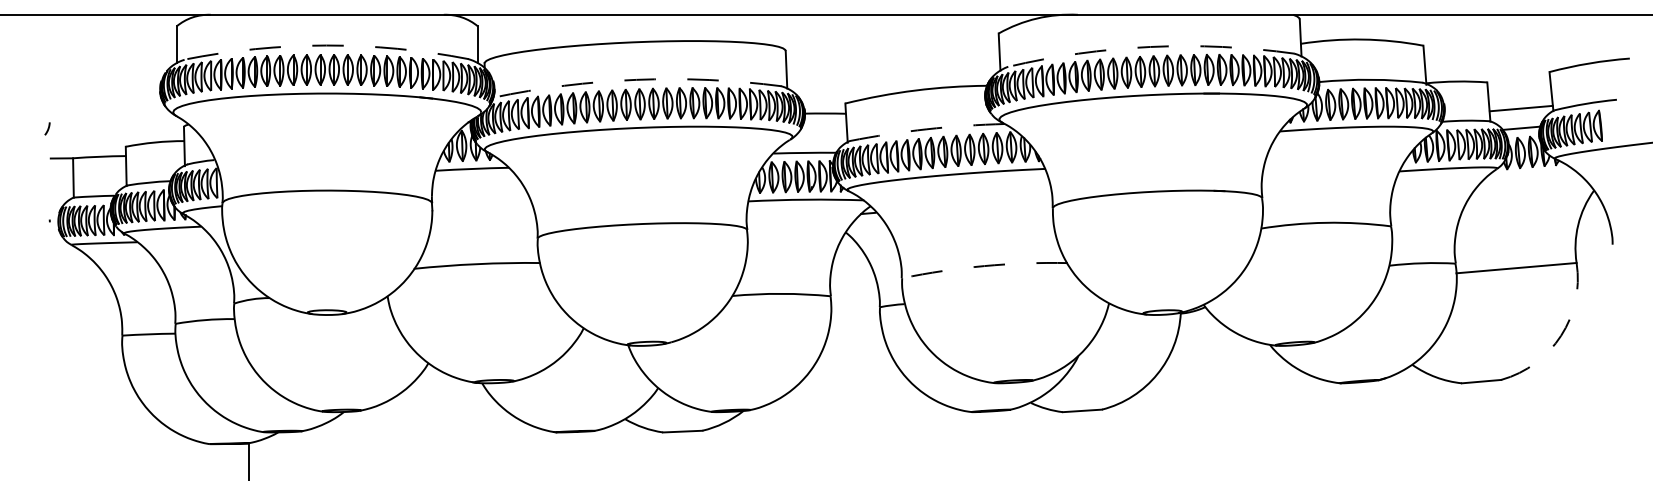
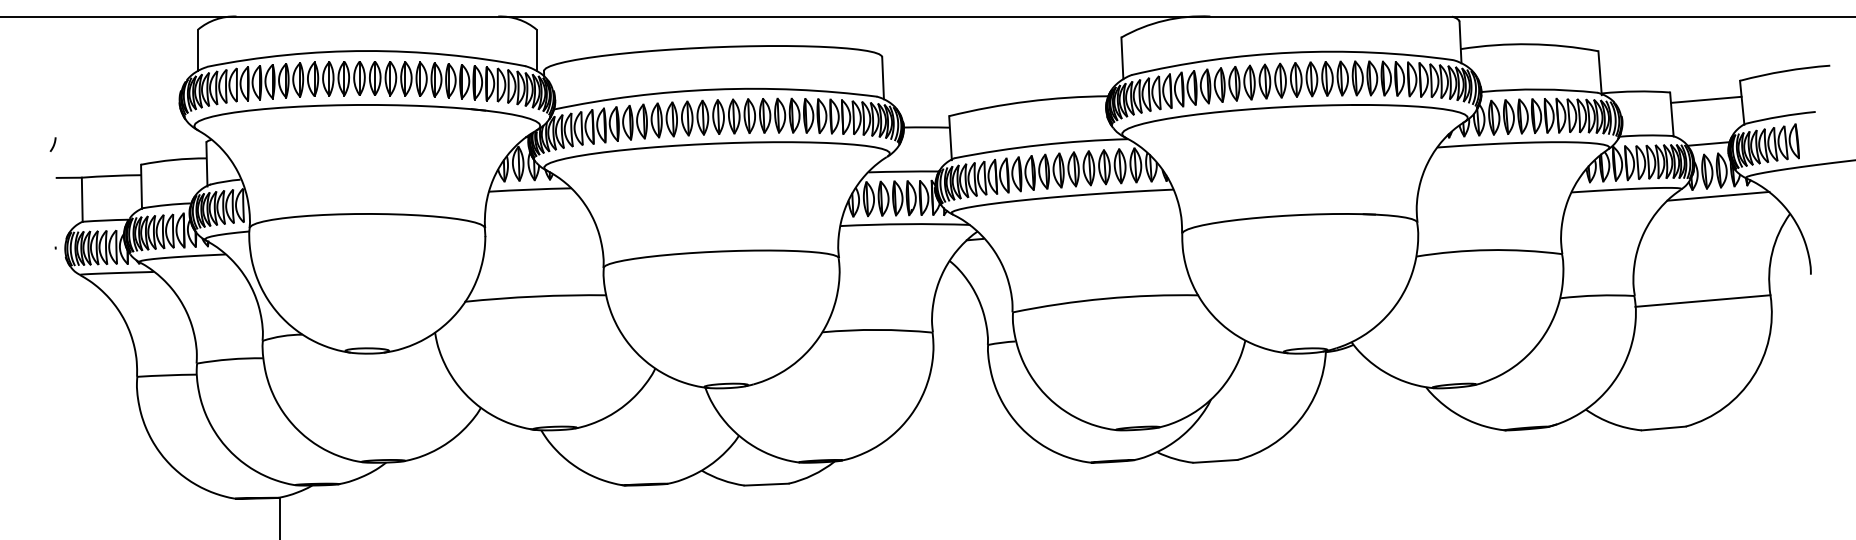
arc: (326, 45) -> (366, 51), dashed -> solid
arc: (1150, 46) -> (1291, 52), dashed -> solid
arc: (636, 79) -> (714, 89), dashed -> solid
line: (1520, 108) -> (1705, 99), moved
arc: (926, 129) -> (1040, 145), dashed -> solid
line: (1530, 174) -> (1718, 195), added
arc: (984, 265) -> (1105, 298), dashed -> solid
arc: (1561, 336) -> (1753, 377), dashed -> solid

